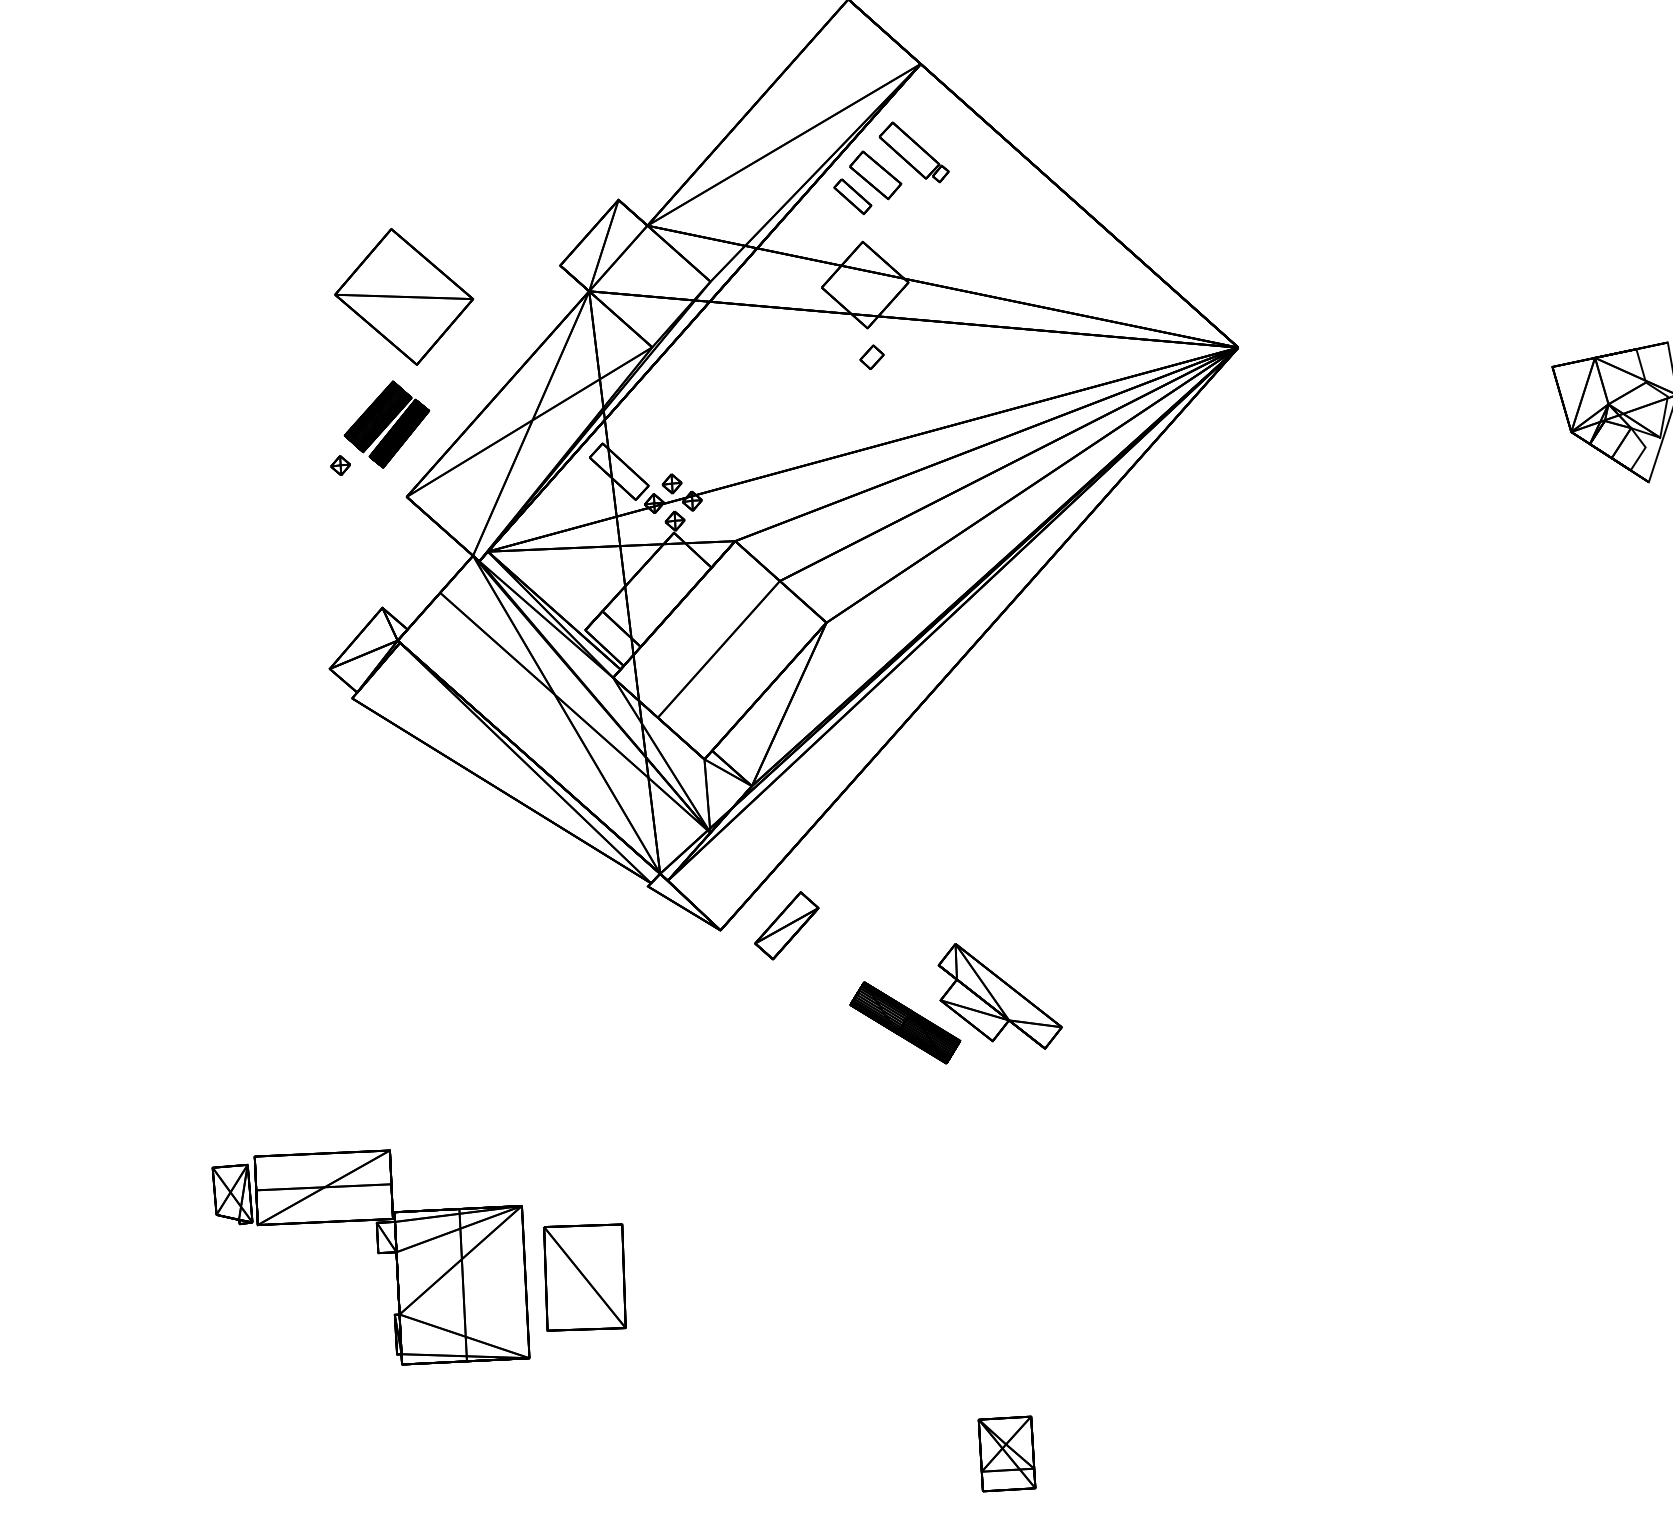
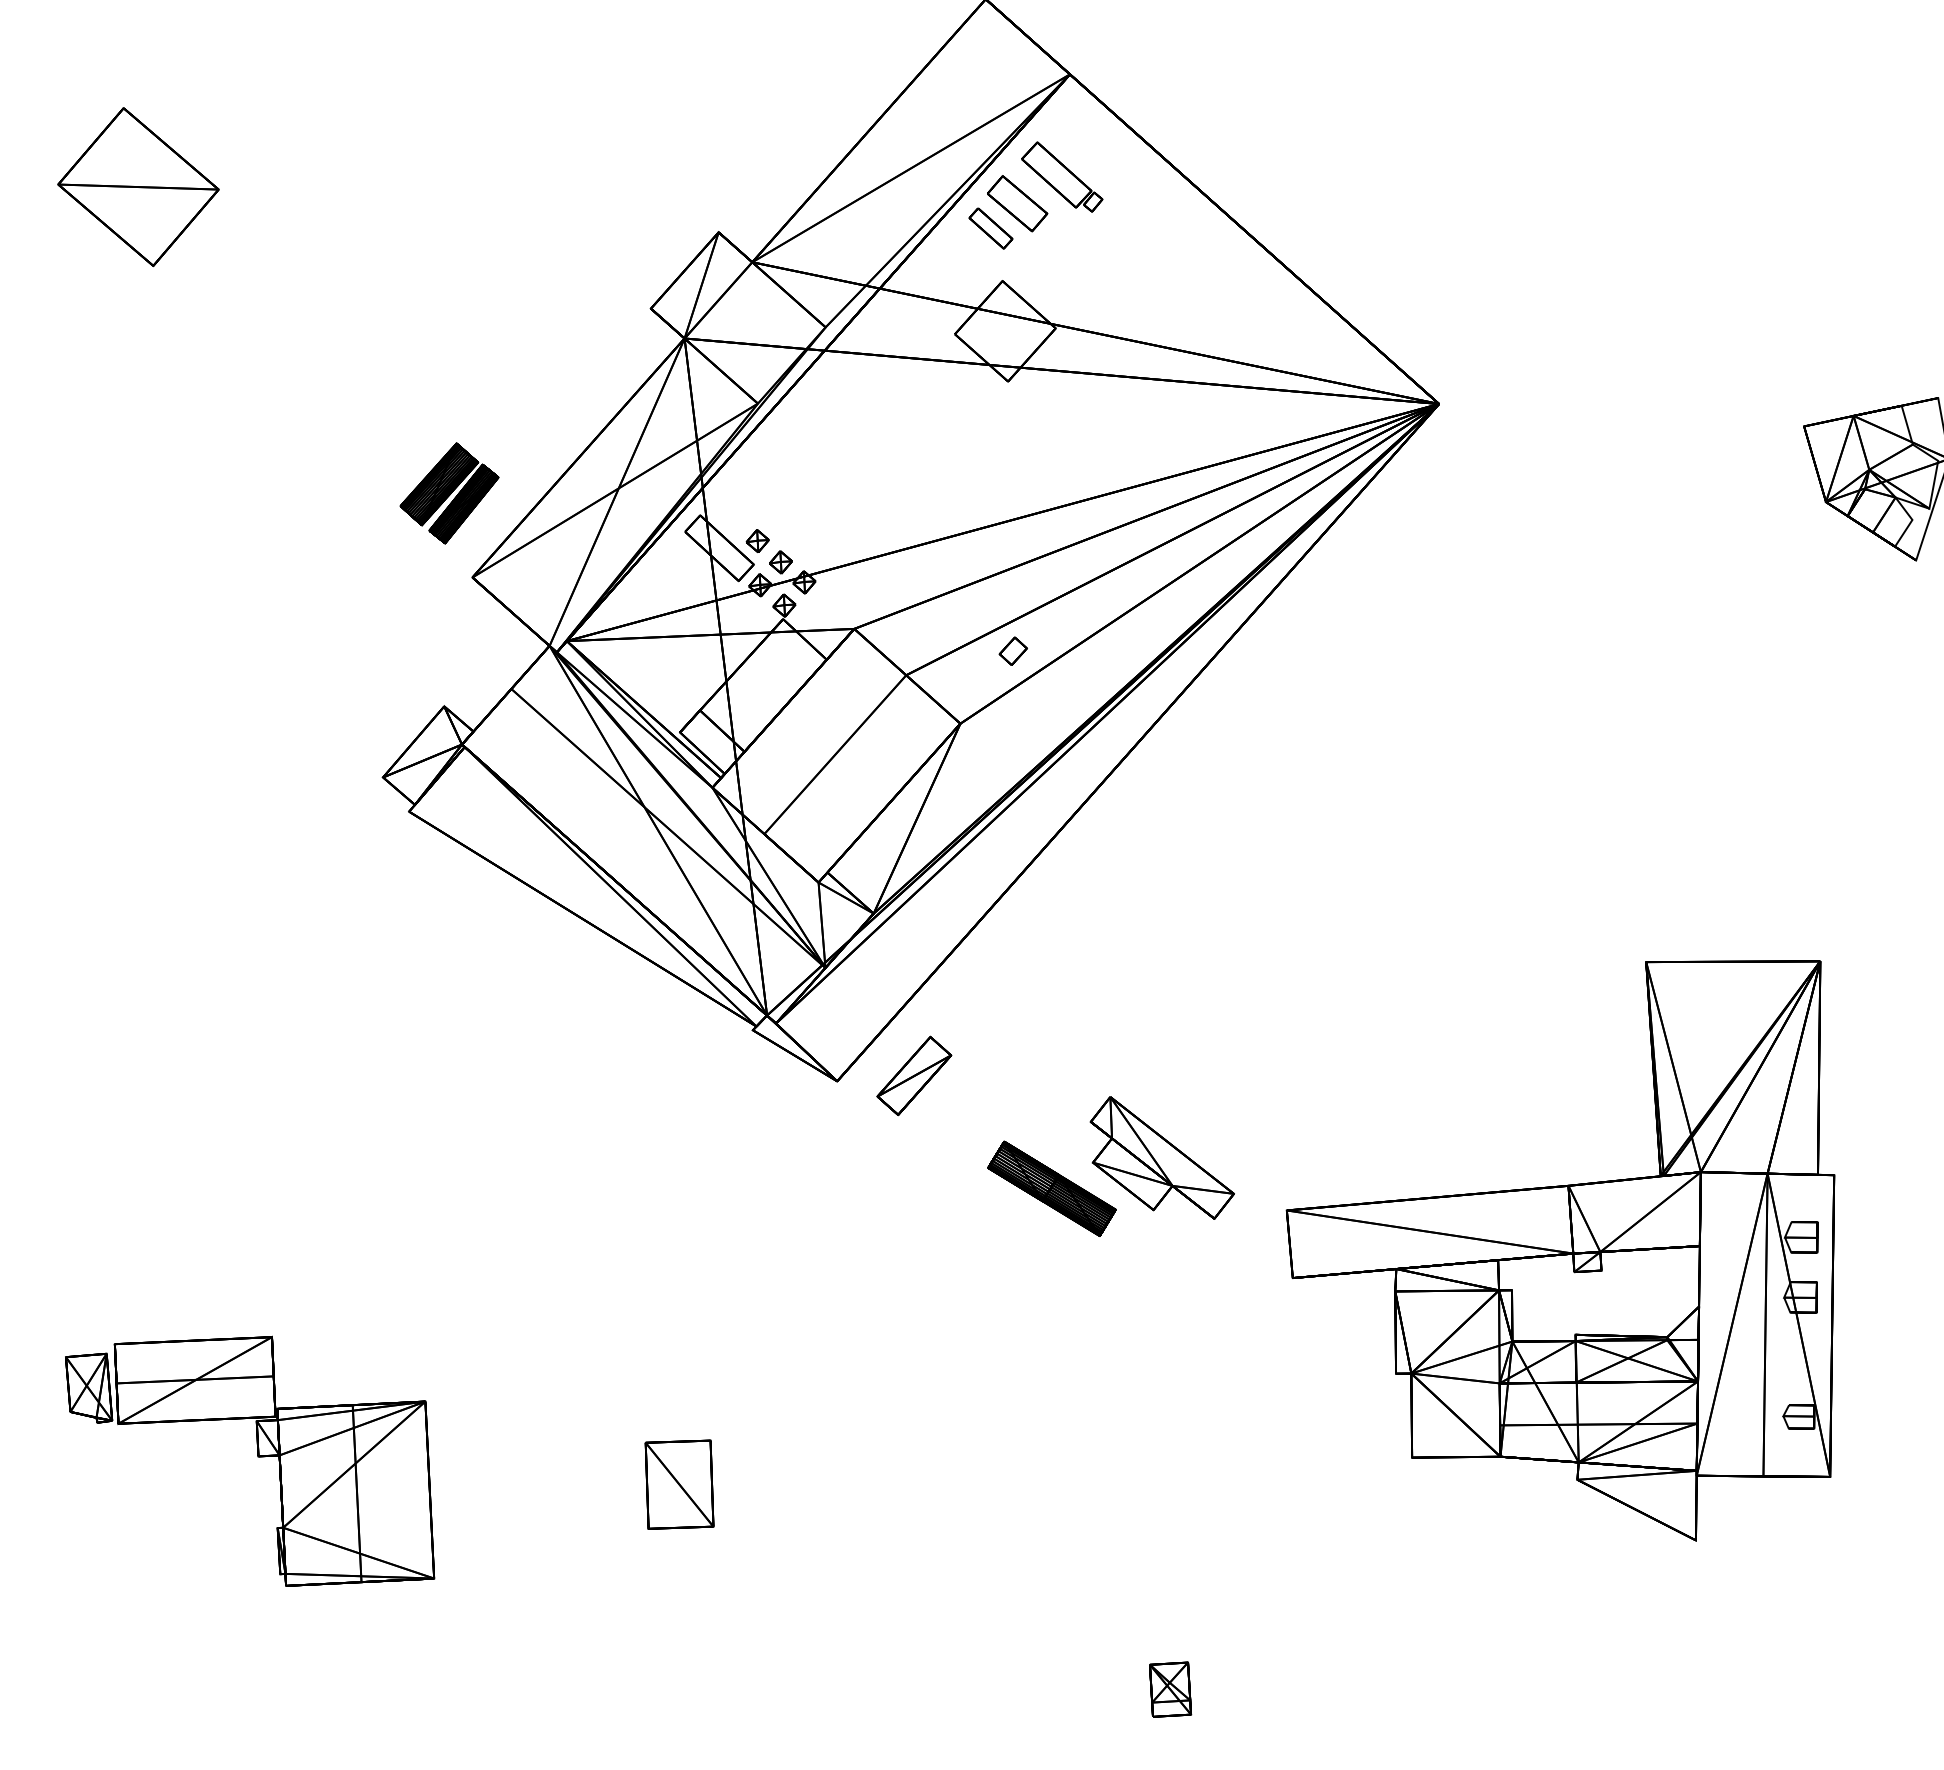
part: (404, 297) -> (138, 187), moved
part: (871, 356) -> (1012, 650), moved
part: (340, 465) -> (757, 540), moved
part: (1342, 1075) -> (1560, 1250), added
part: (377, 1254) -> (257, 1457), moved
part: (584, 1277) -> (679, 1484), size x0.71
part: (1007, 1453) -> (1170, 1689), size x0.62

